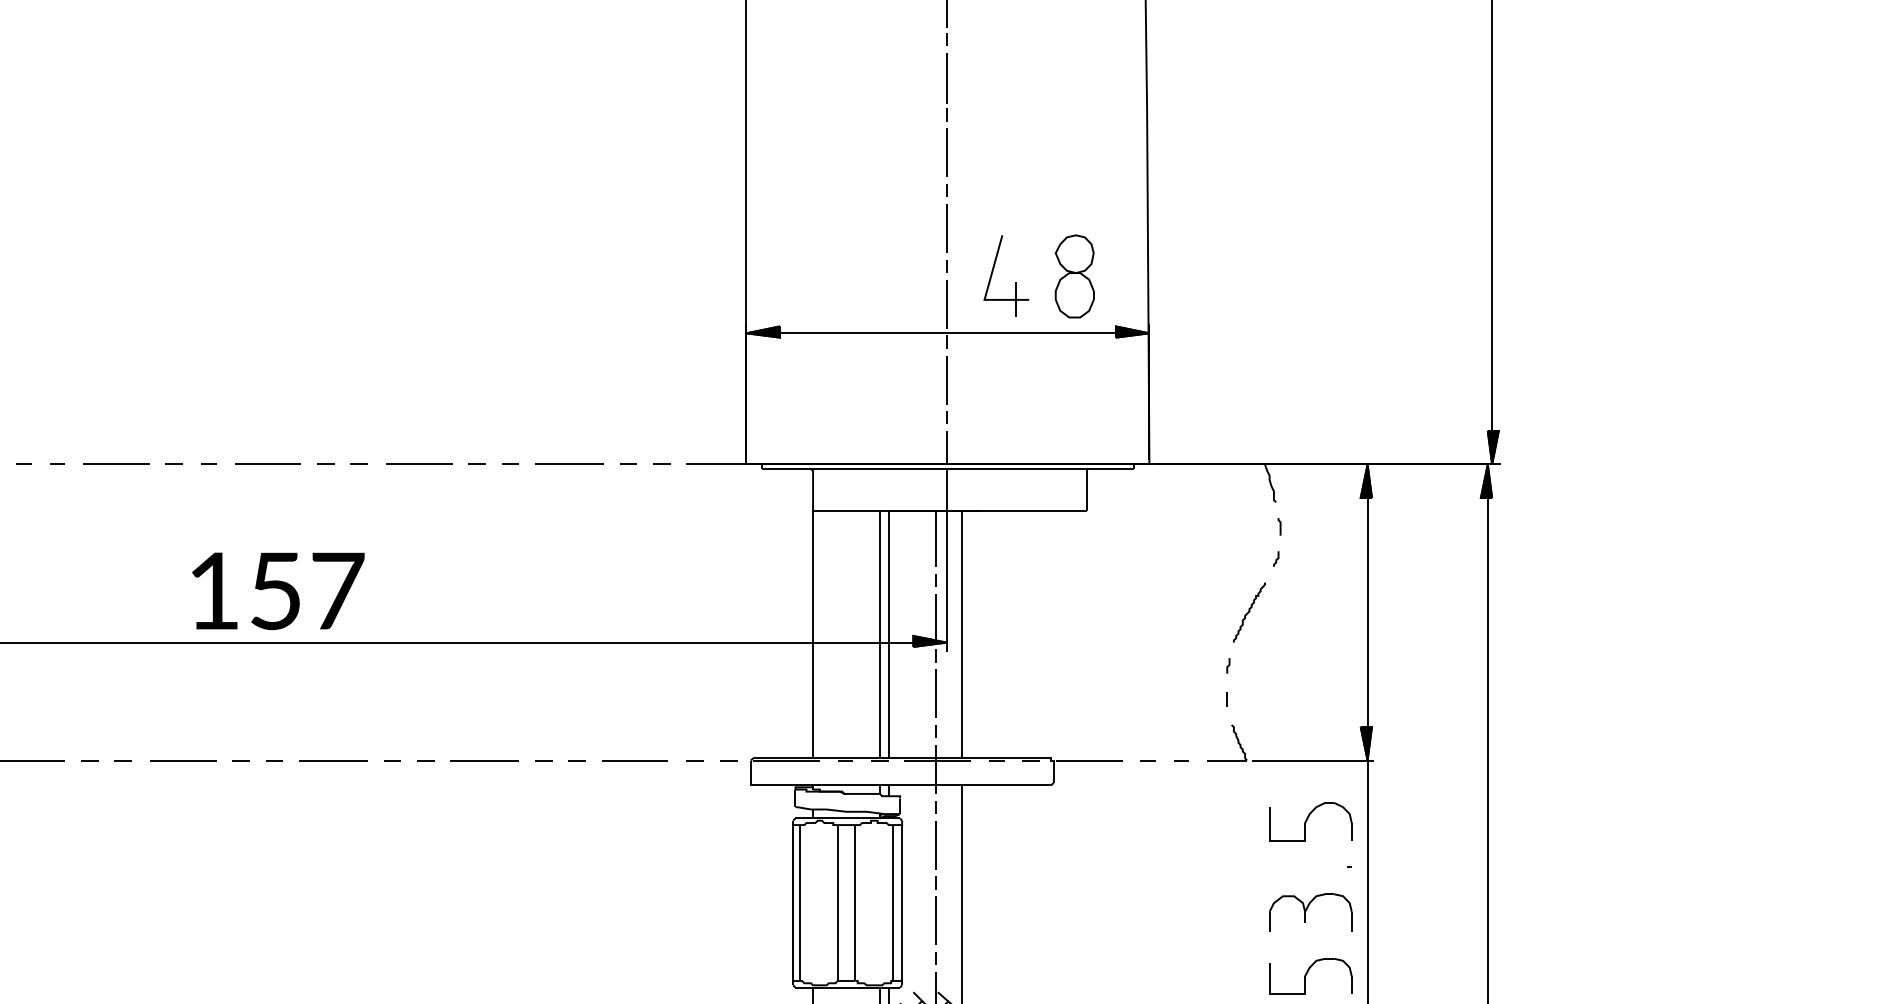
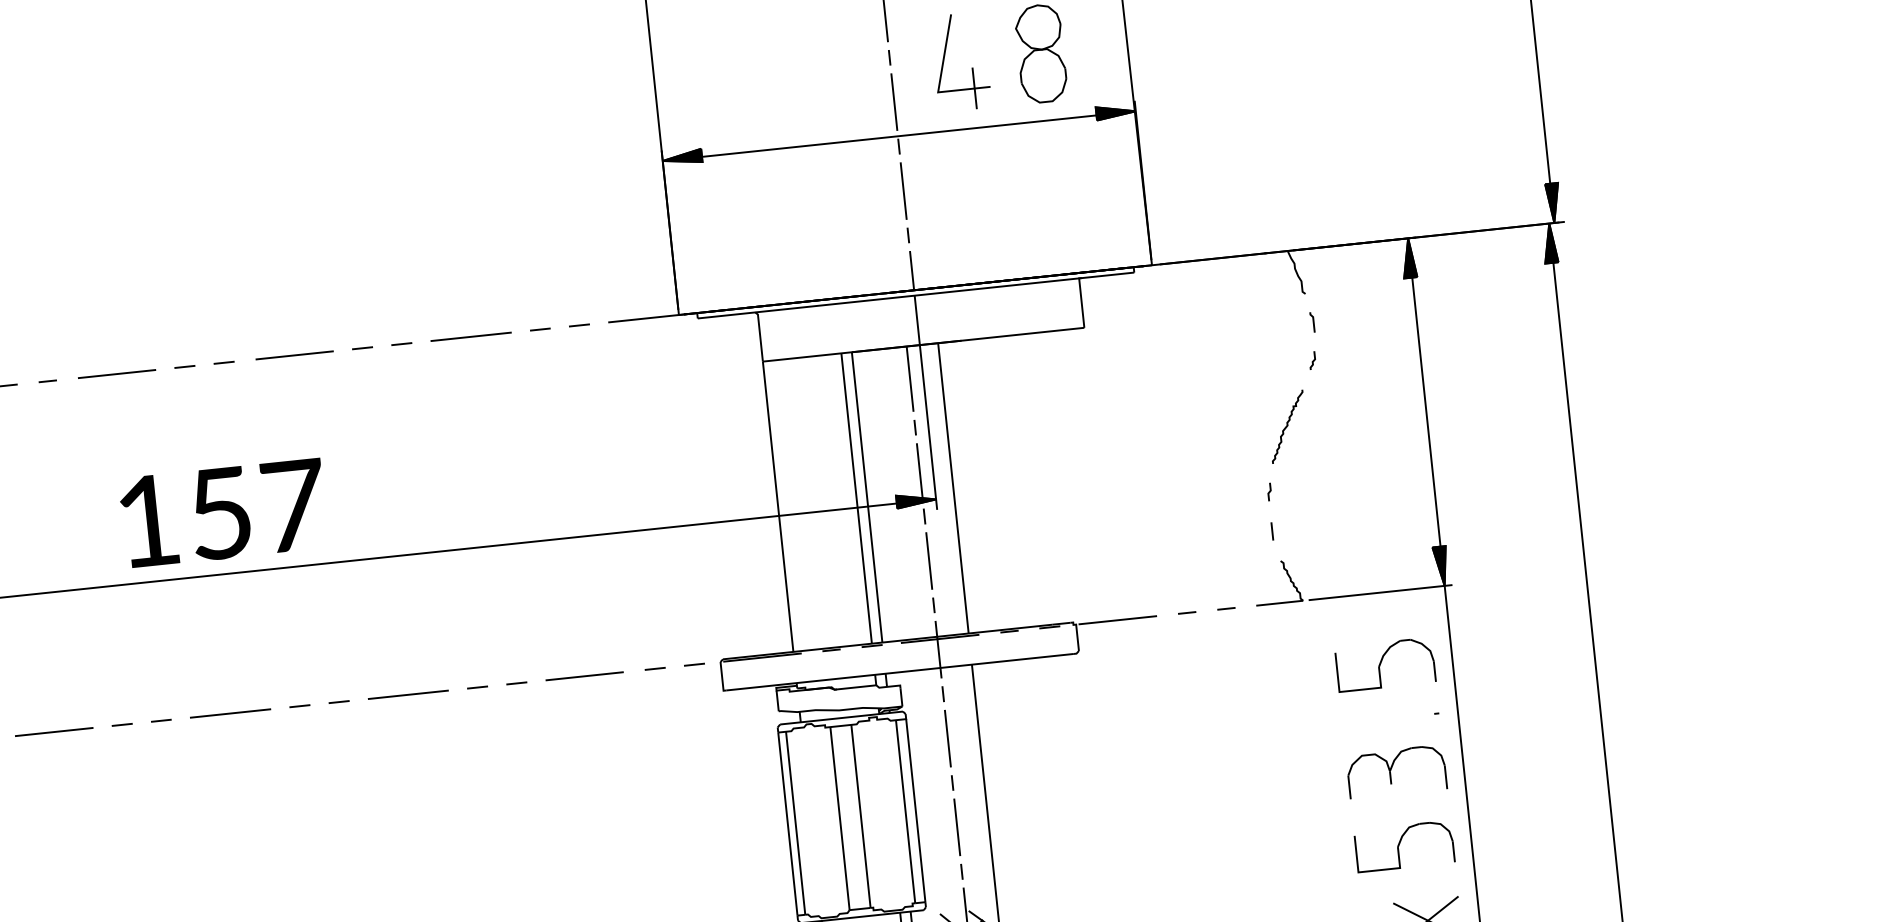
text: (278, 591) -> (223, 513), moved

